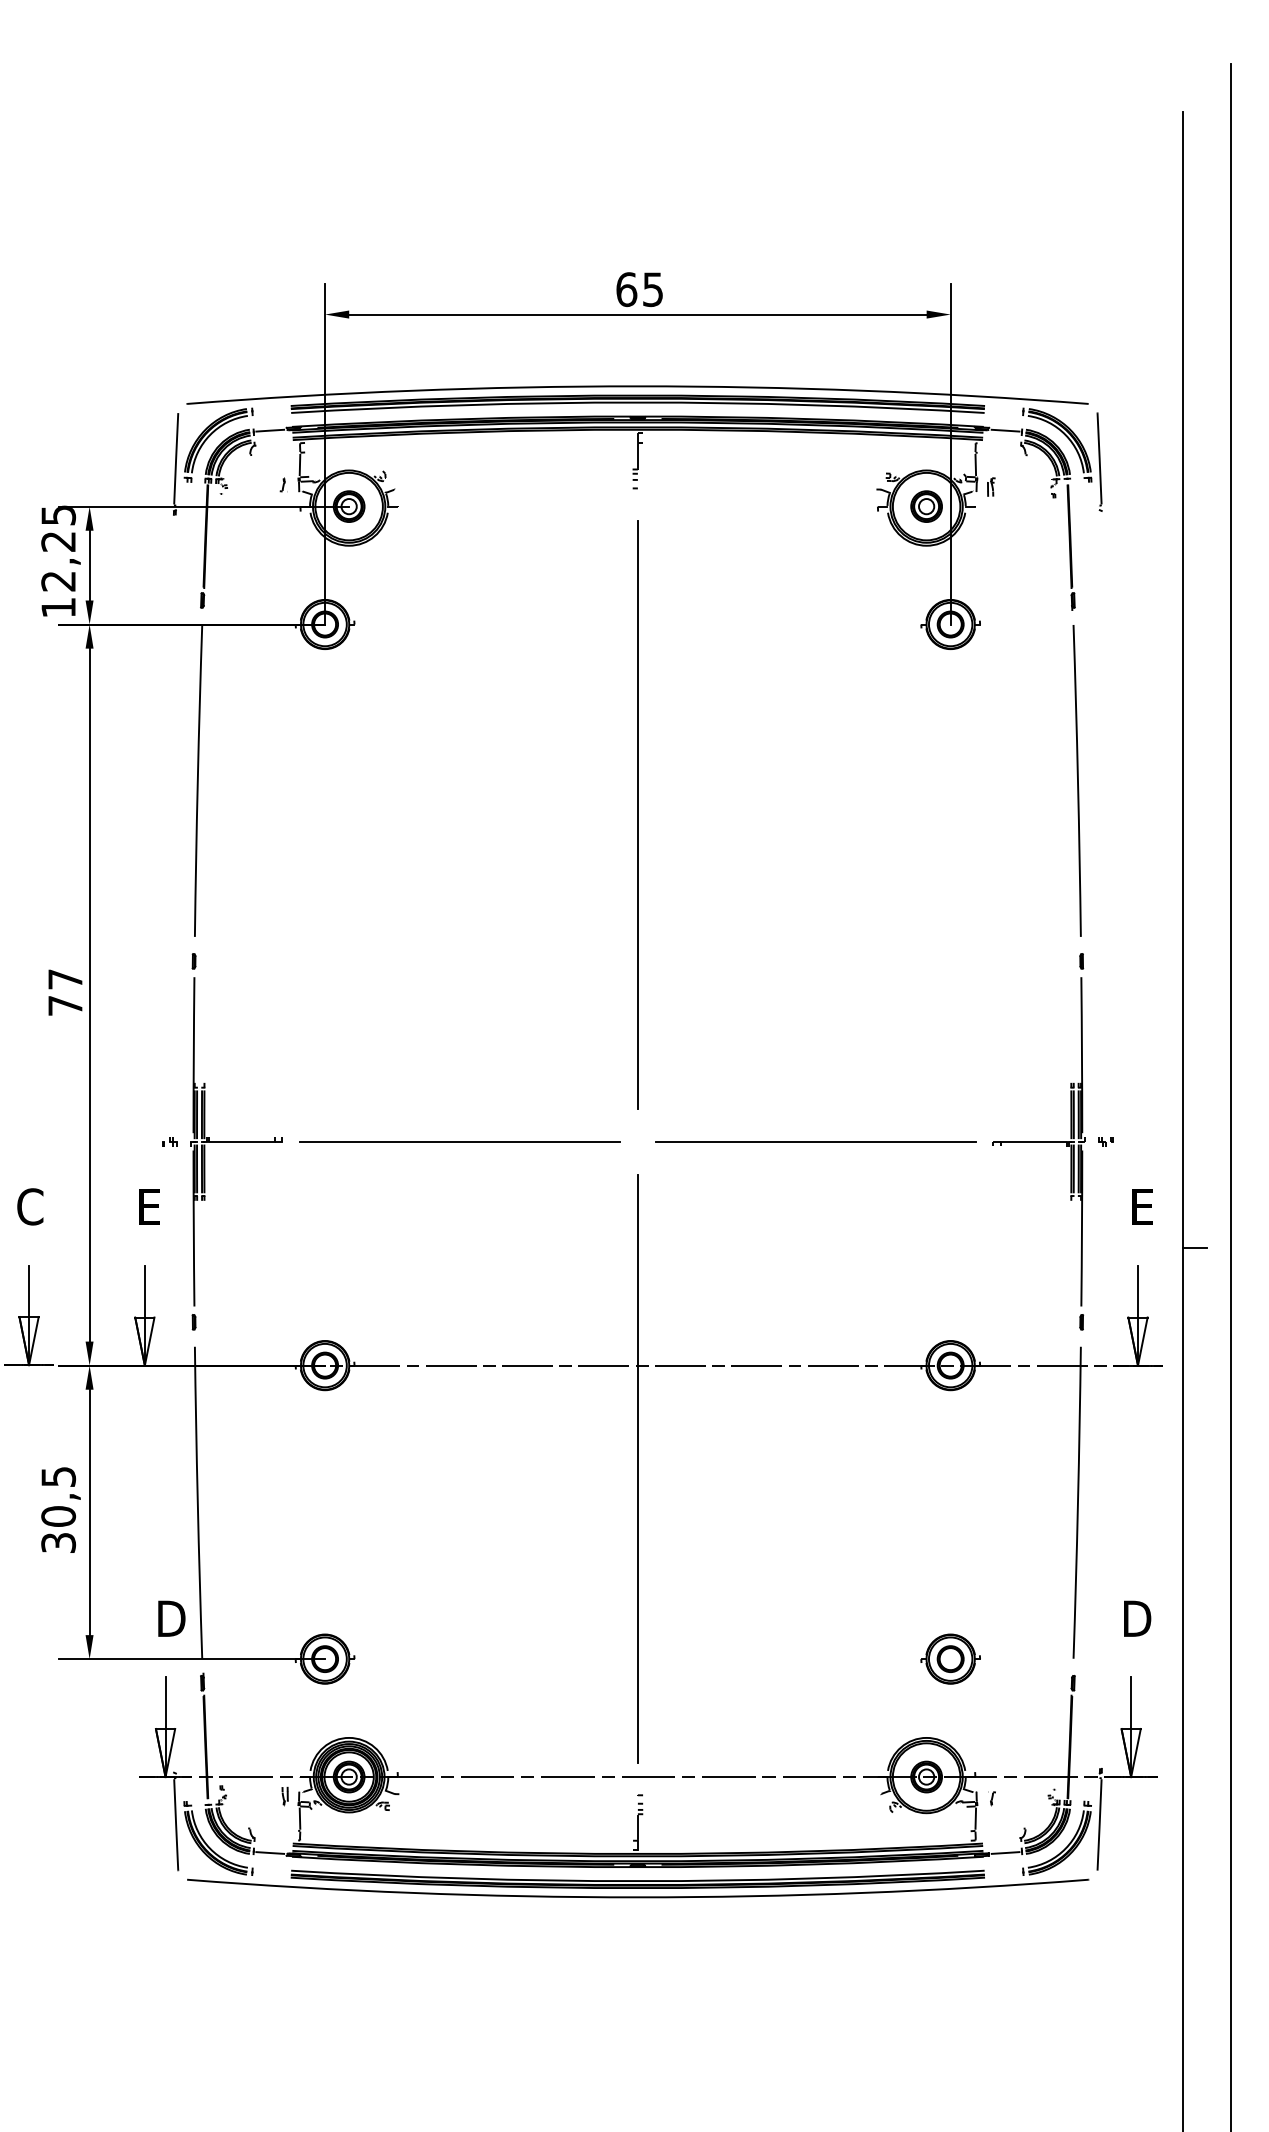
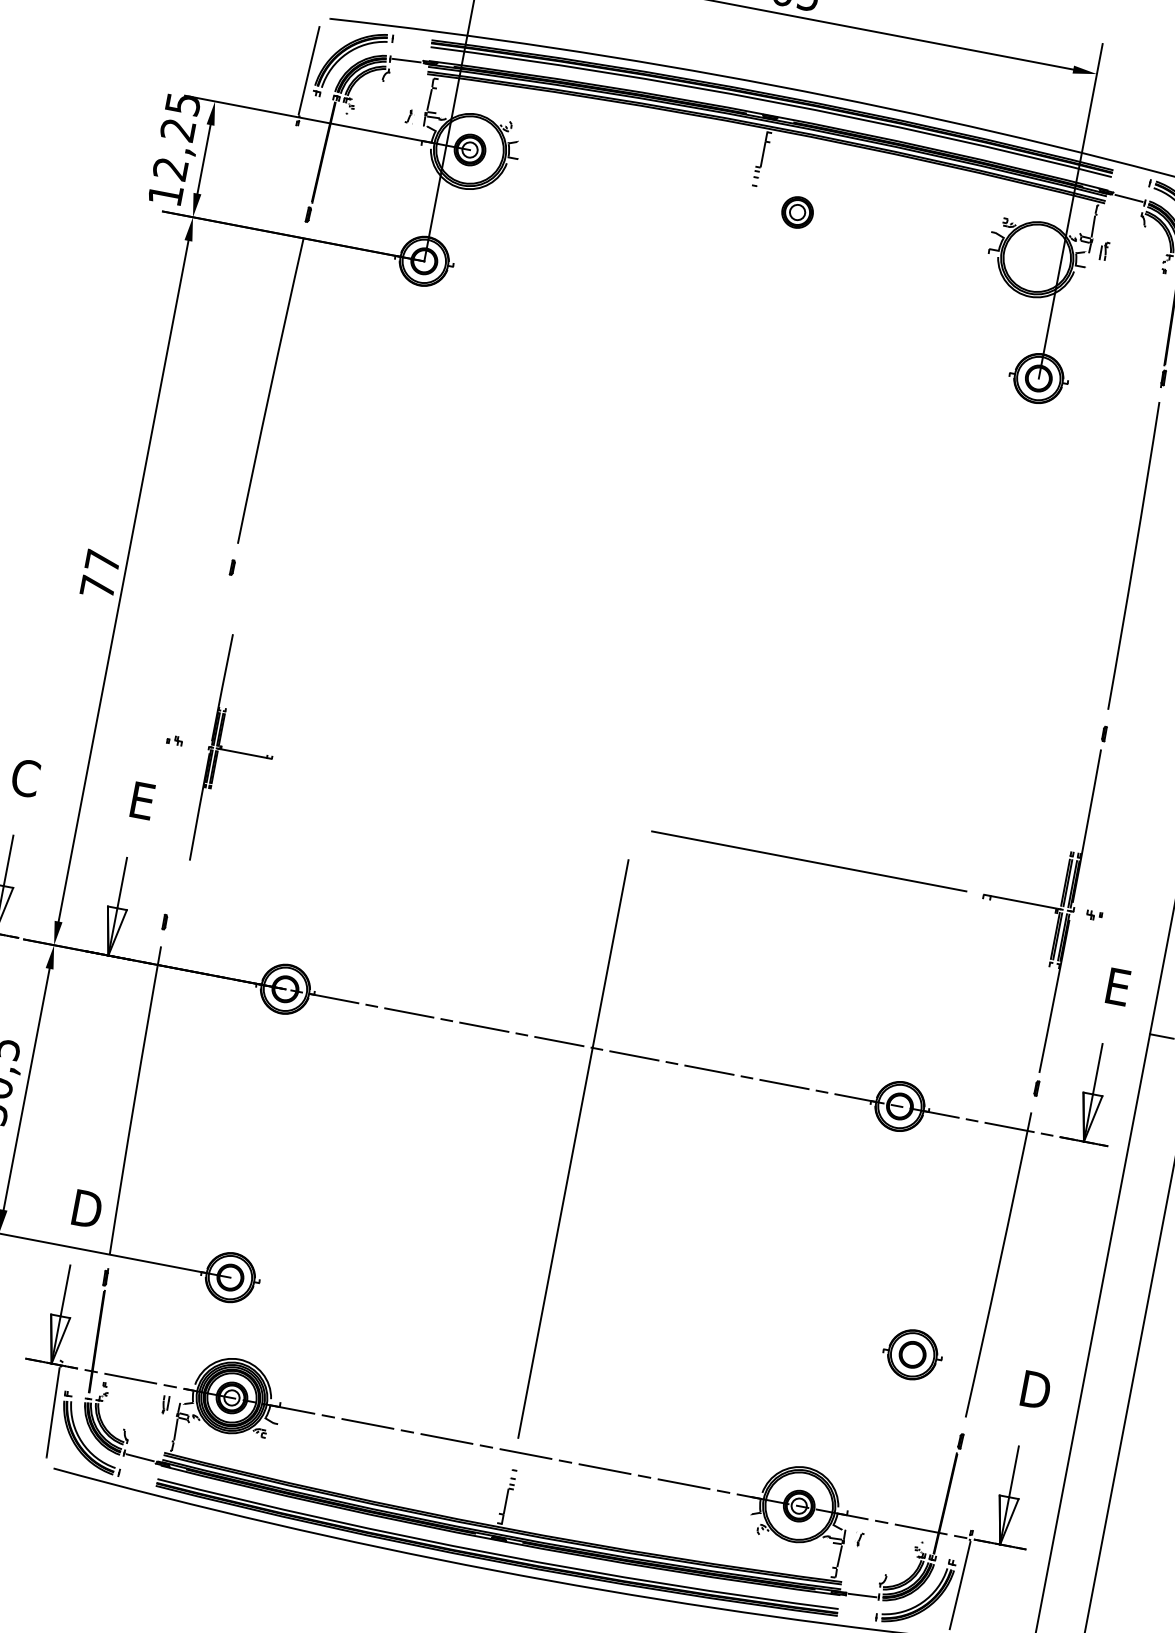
part: (926, 506) -> (797, 212), moved
line: (637, 815) -> (695, 507), removed
part: (236, 1141) -> (240, 752), size x0.7
line: (459, 1141) -> (459, 794), removed
part: (950, 1658) -> (912, 1354), moved

